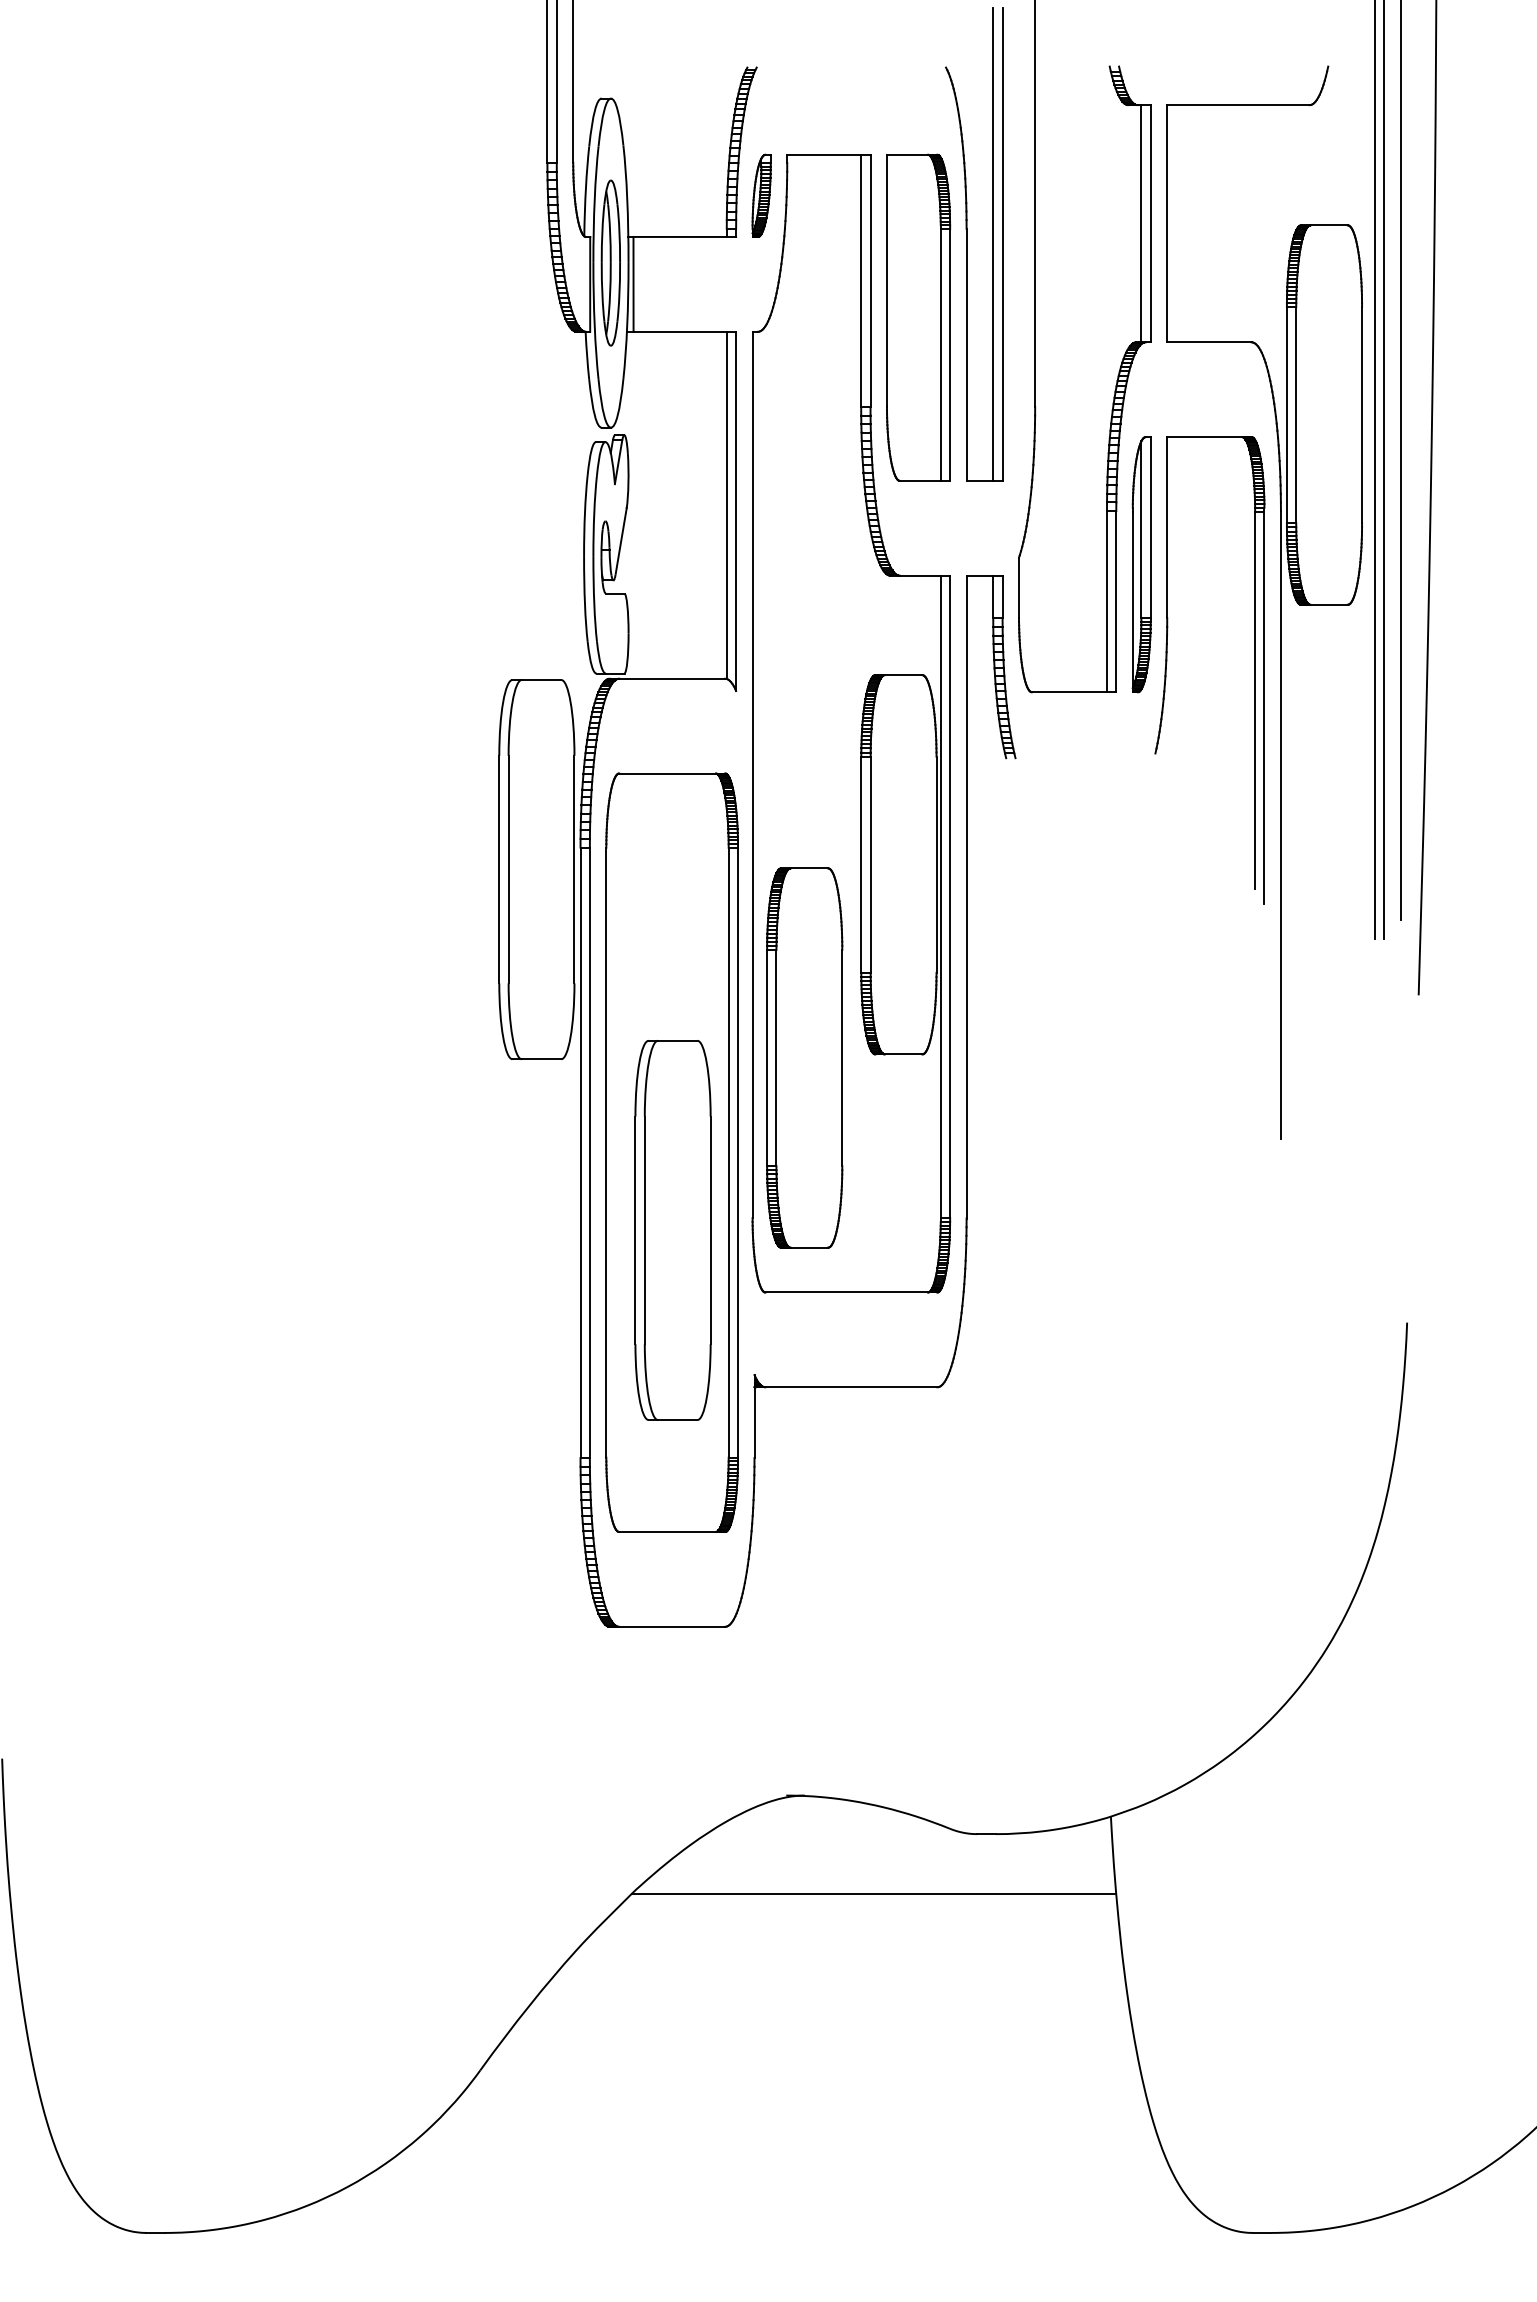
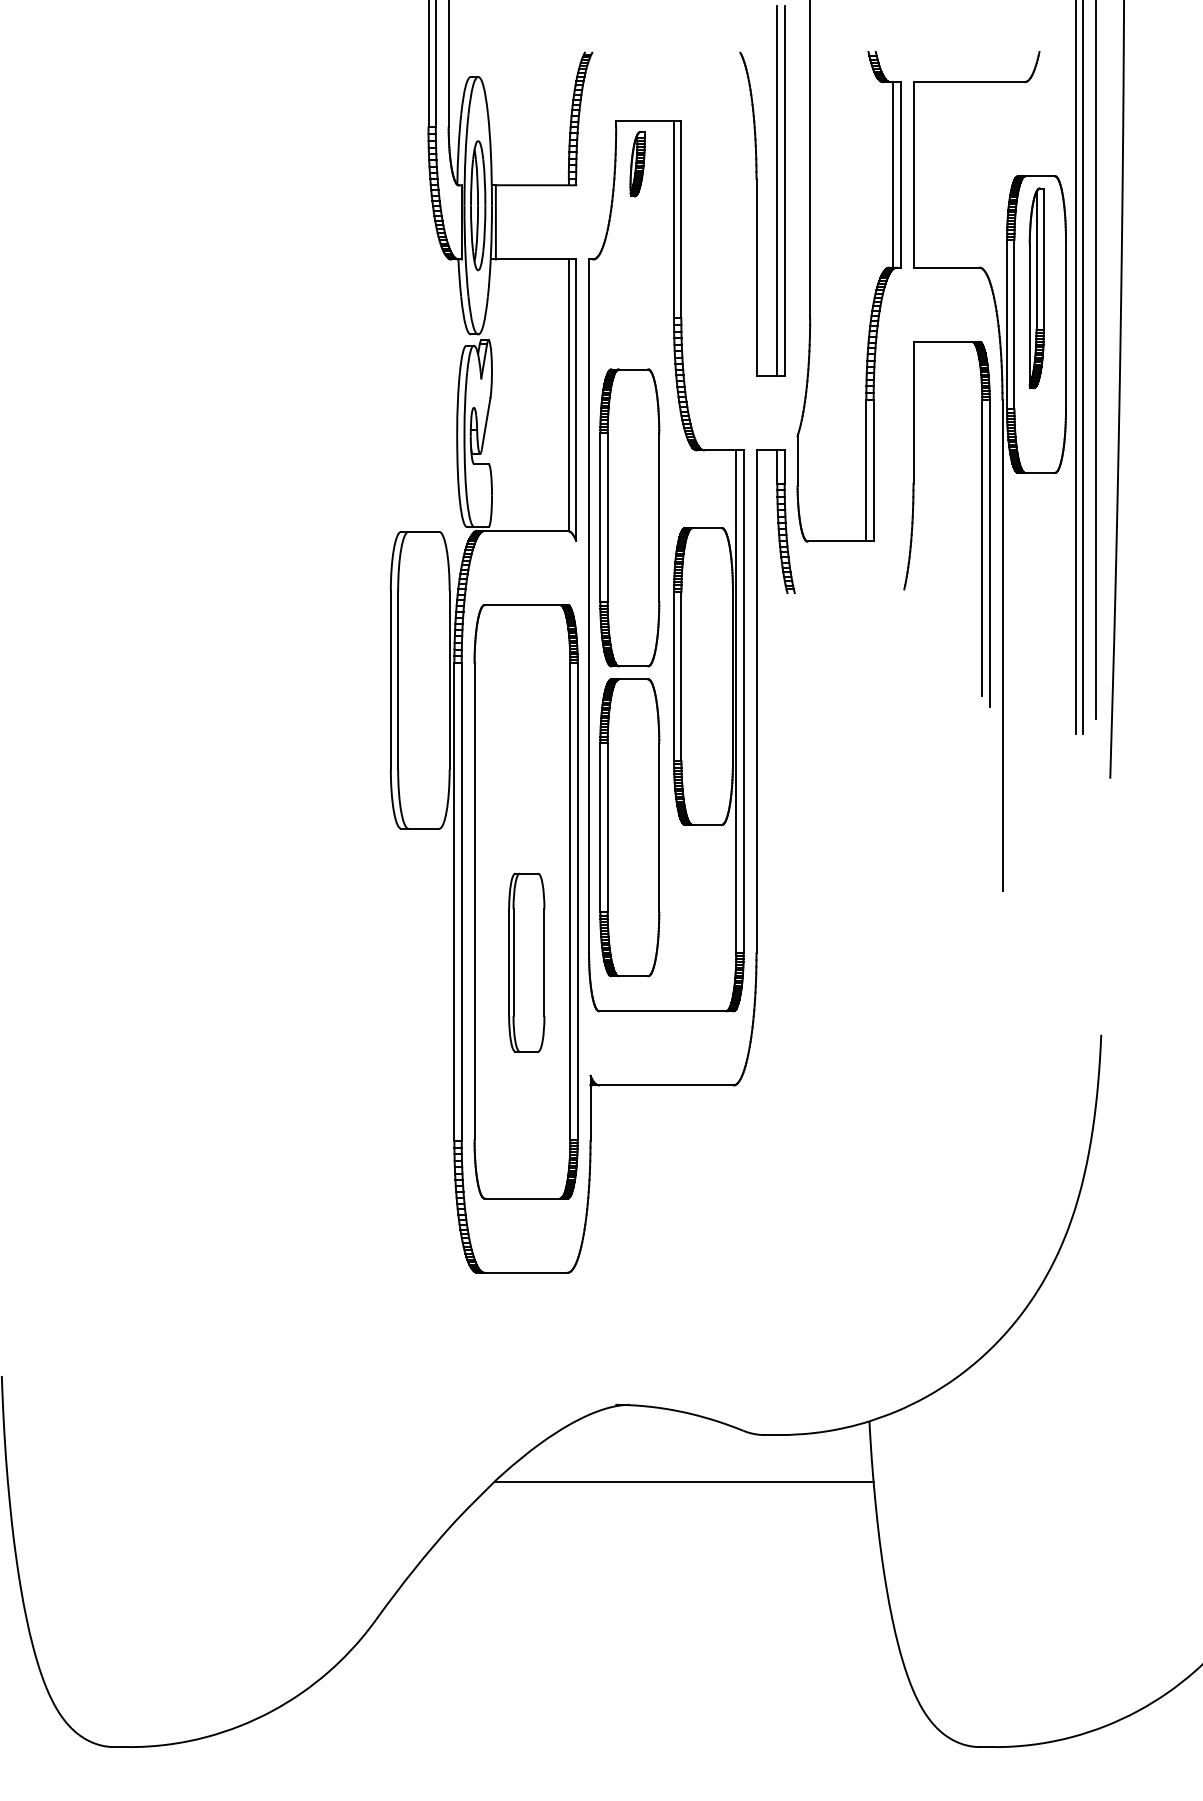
part: (761, 195) -> (637, 163), moved
part: (918, 317) -> (718, 248), removed
part: (1141, 564) -> (1036, 288), moved
part: (804, 661) -> (629, 517), added
part: (672, 1230) -> (526, 962), size x0.6

